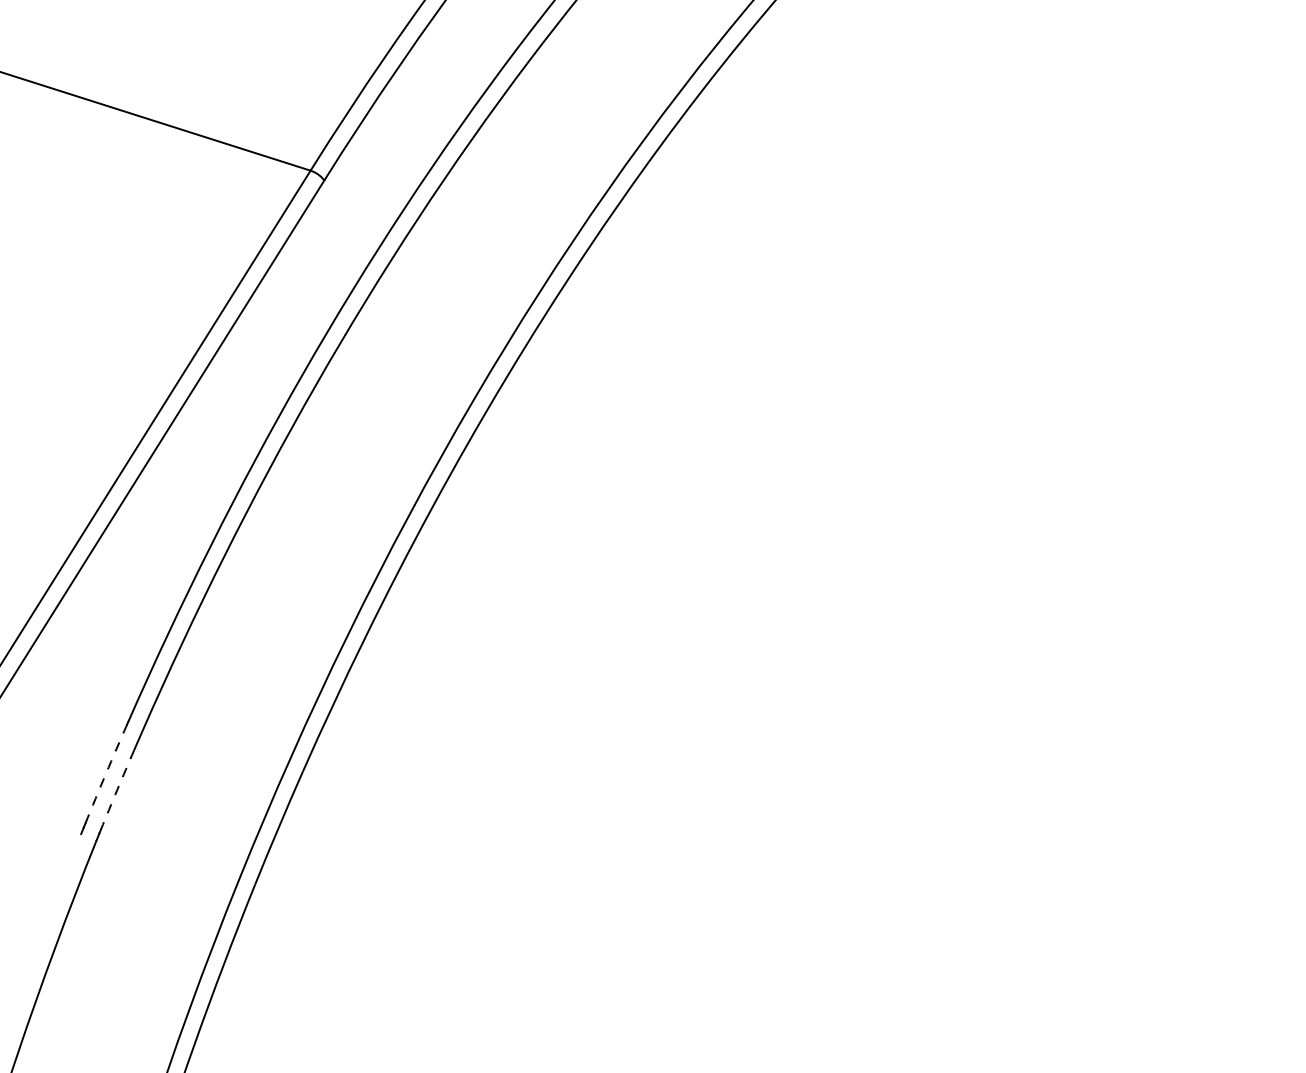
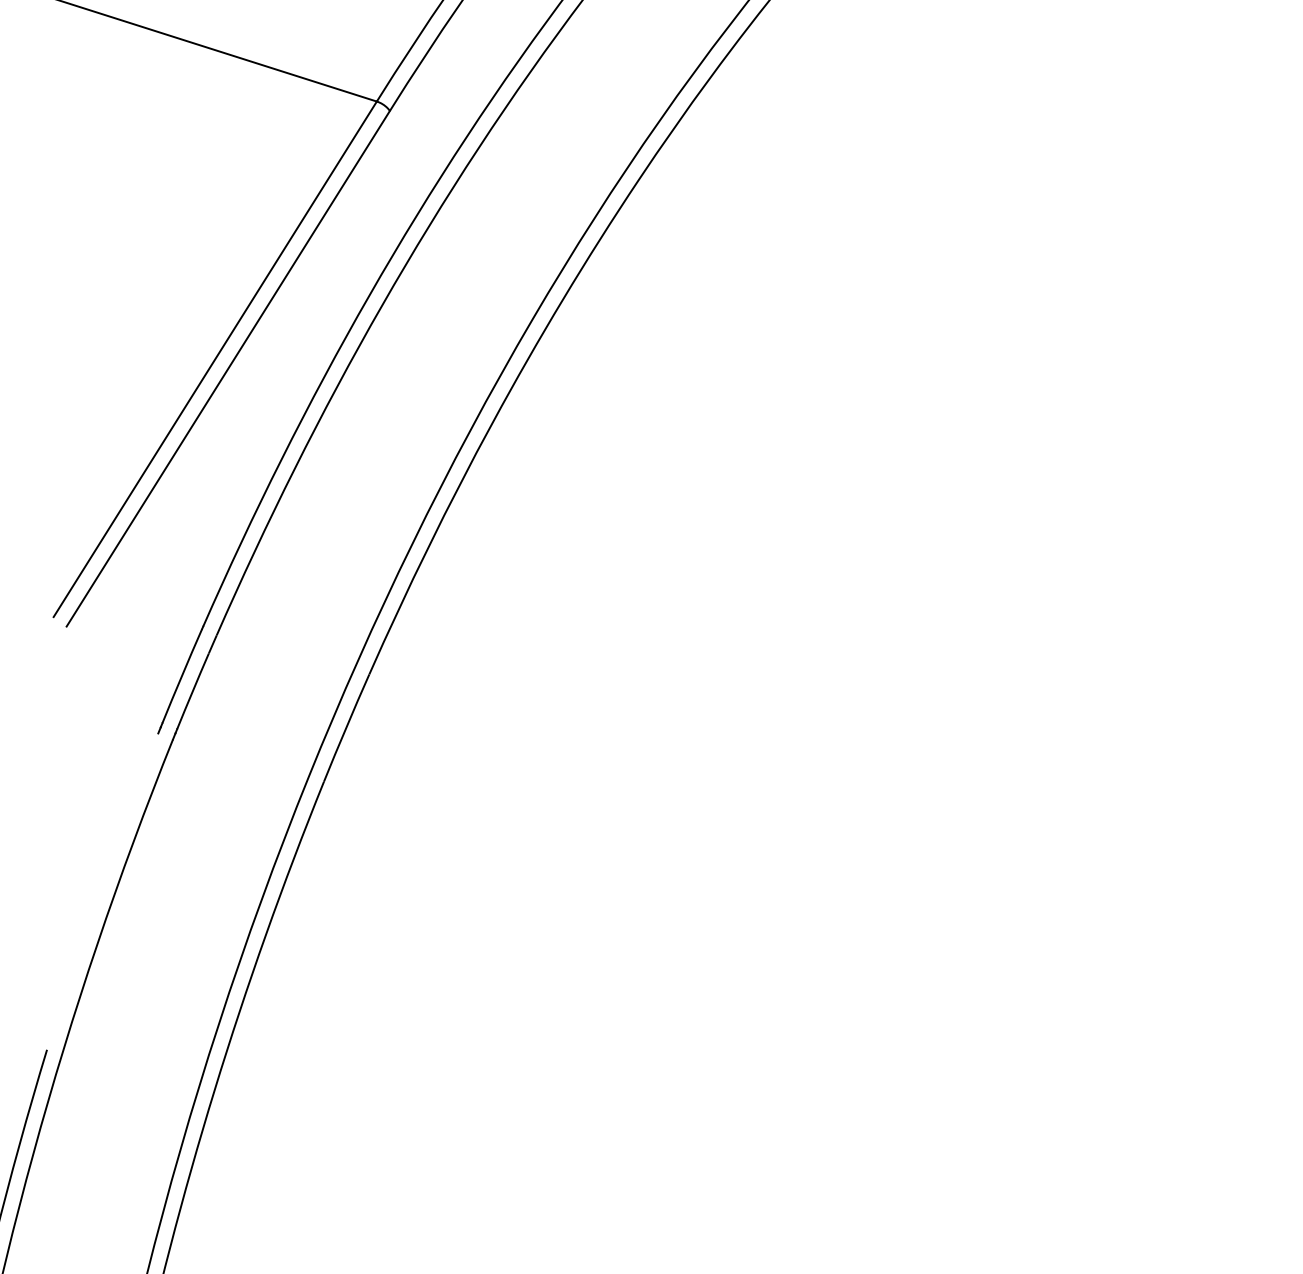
arc: (105, 774) -> (181, 676), dashed -> solid
arc: (117, 789) -> (192, 691), dashed -> solid

